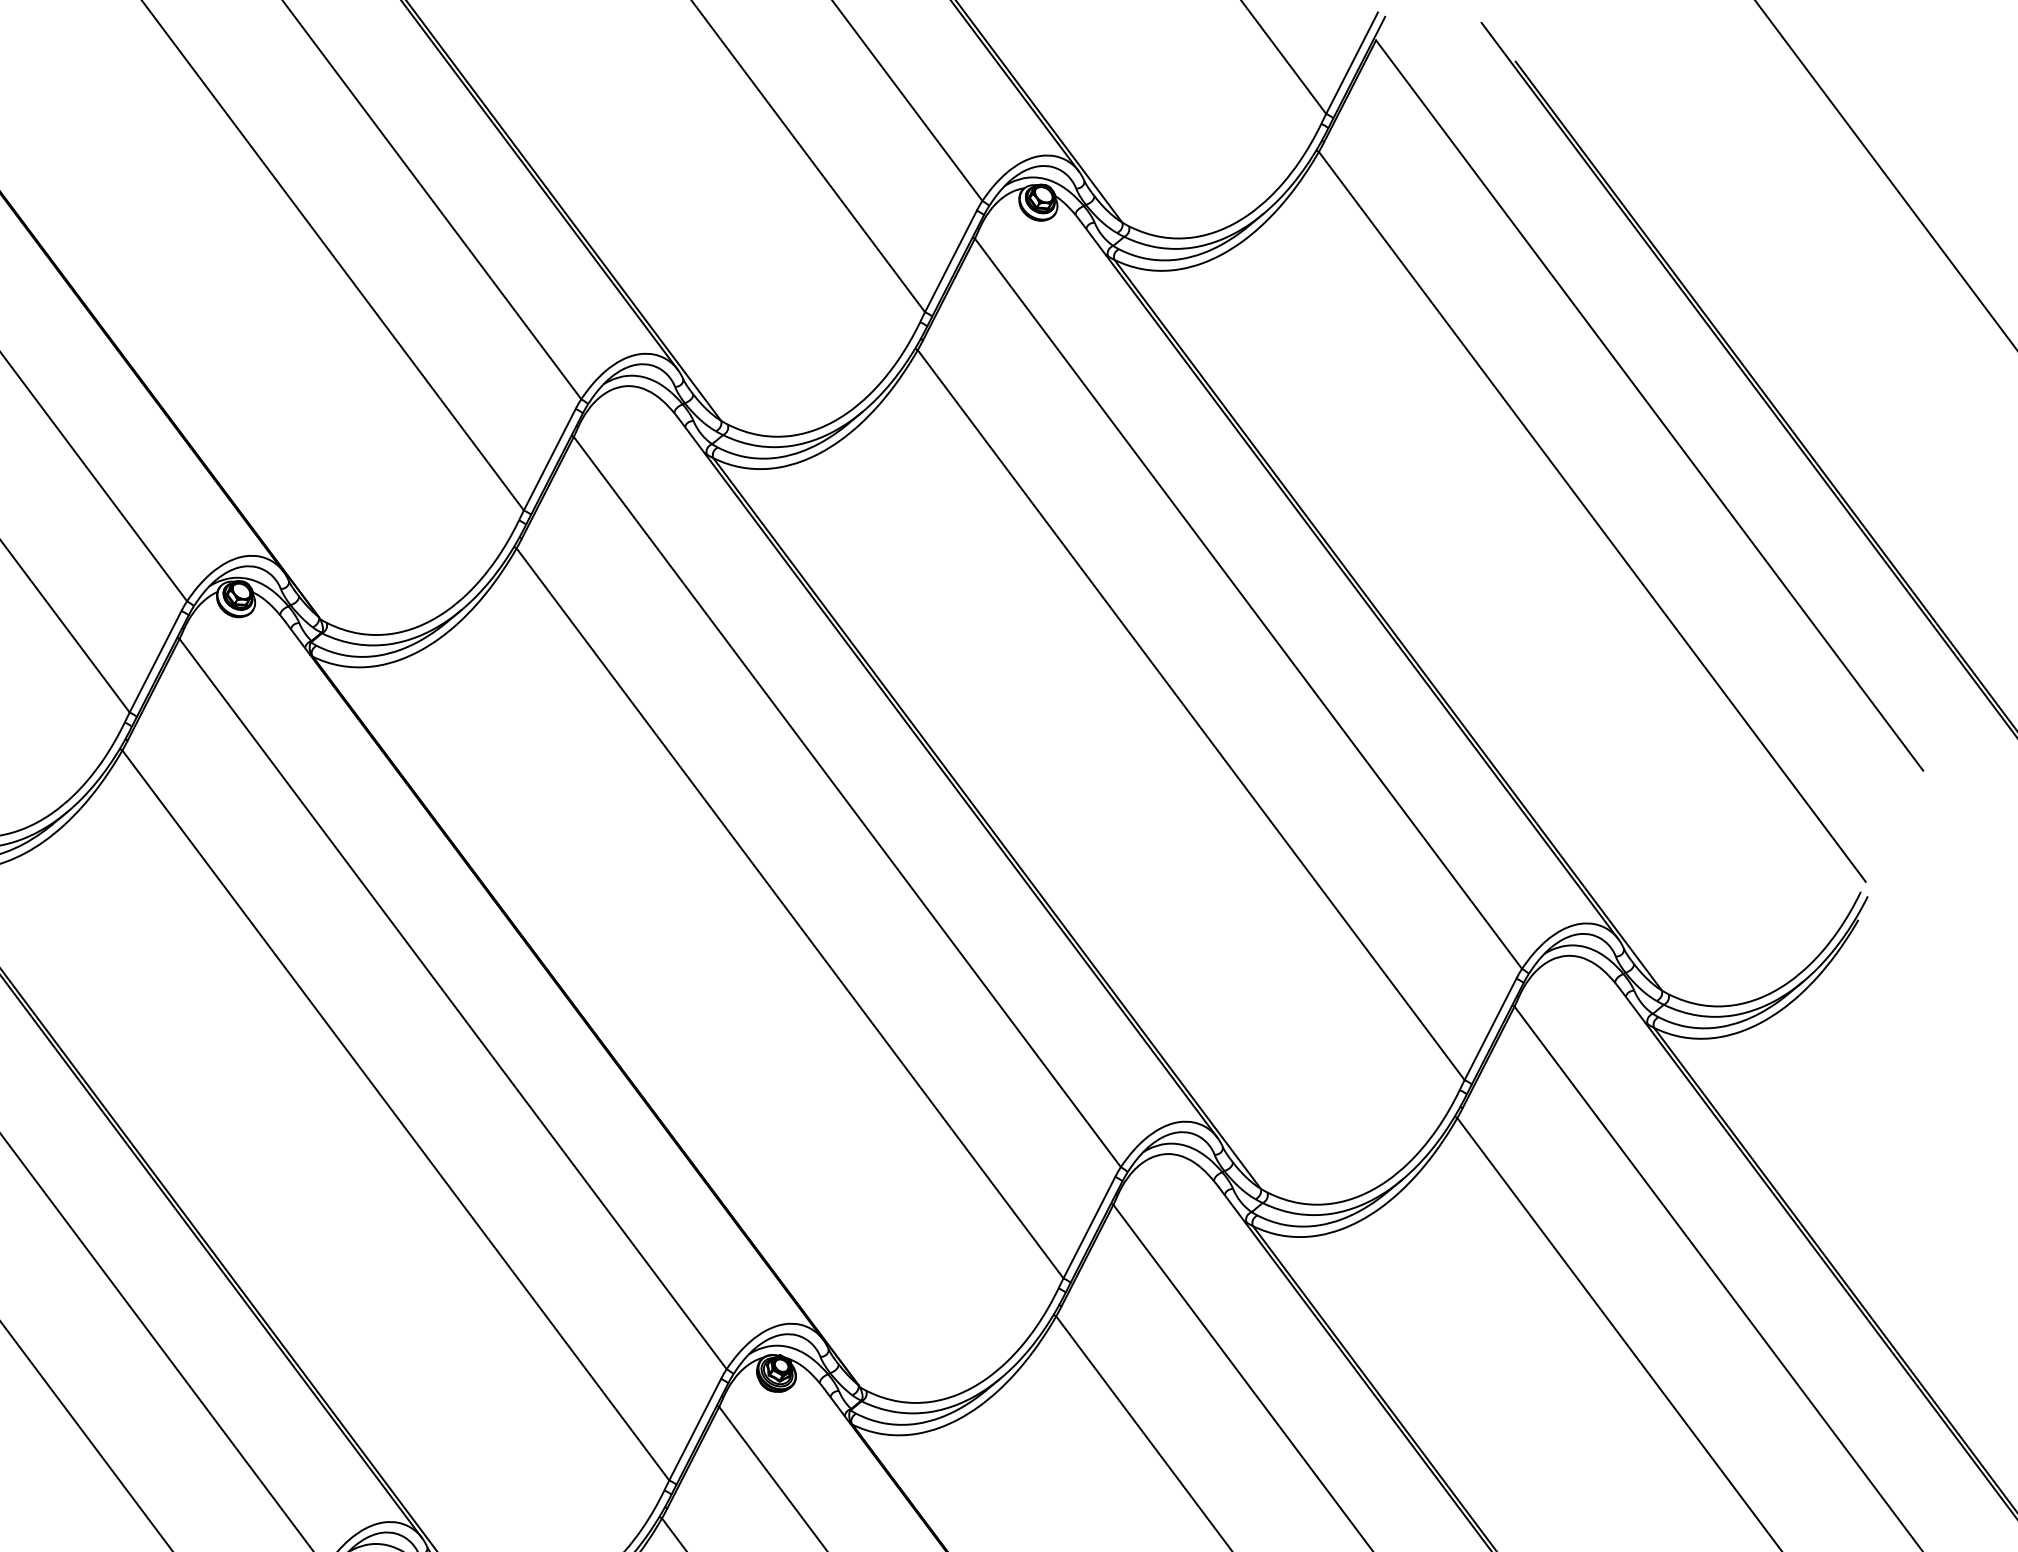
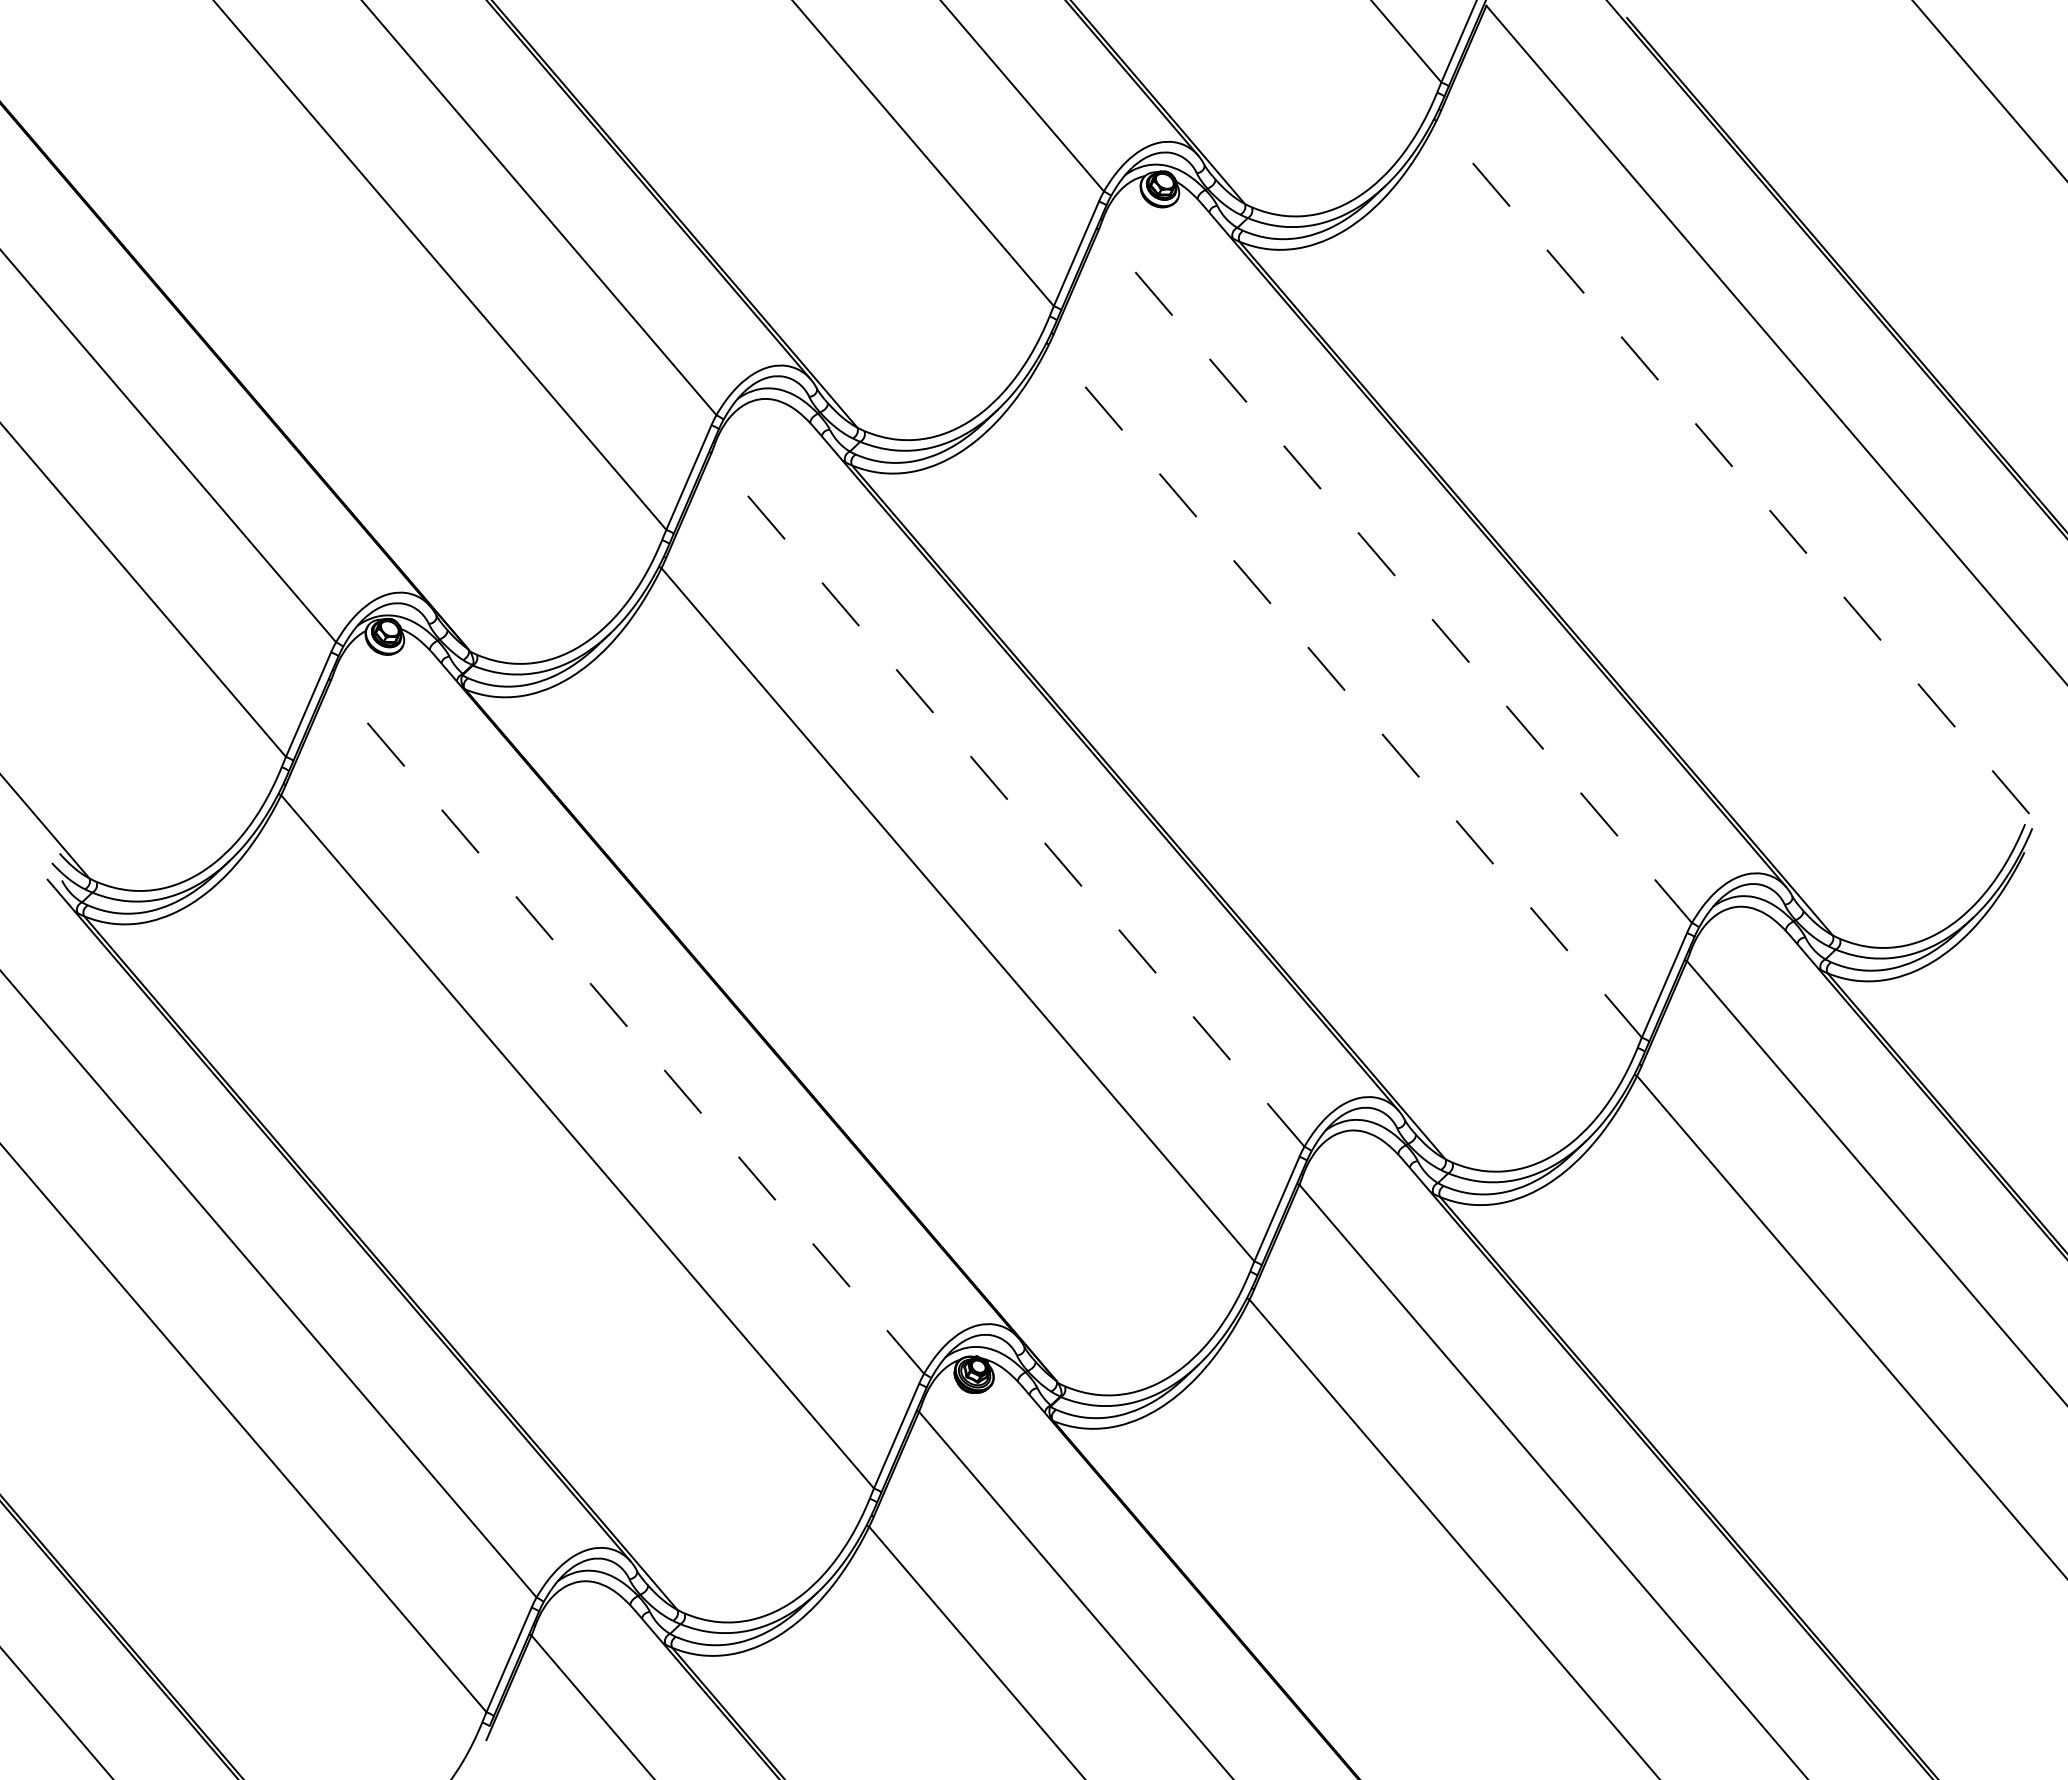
line: (1591, 516) -> (1732, 466), solid -> dashed
line: (1248, 603) -> (1395, 575), solid -> dashed
line: (1191, 714) -> (1345, 690), solid -> dashed
line: (846, 801) -> (1007, 799), solid -> dashed
line: (453, 1003) -> (627, 1026), solid -> dashed

